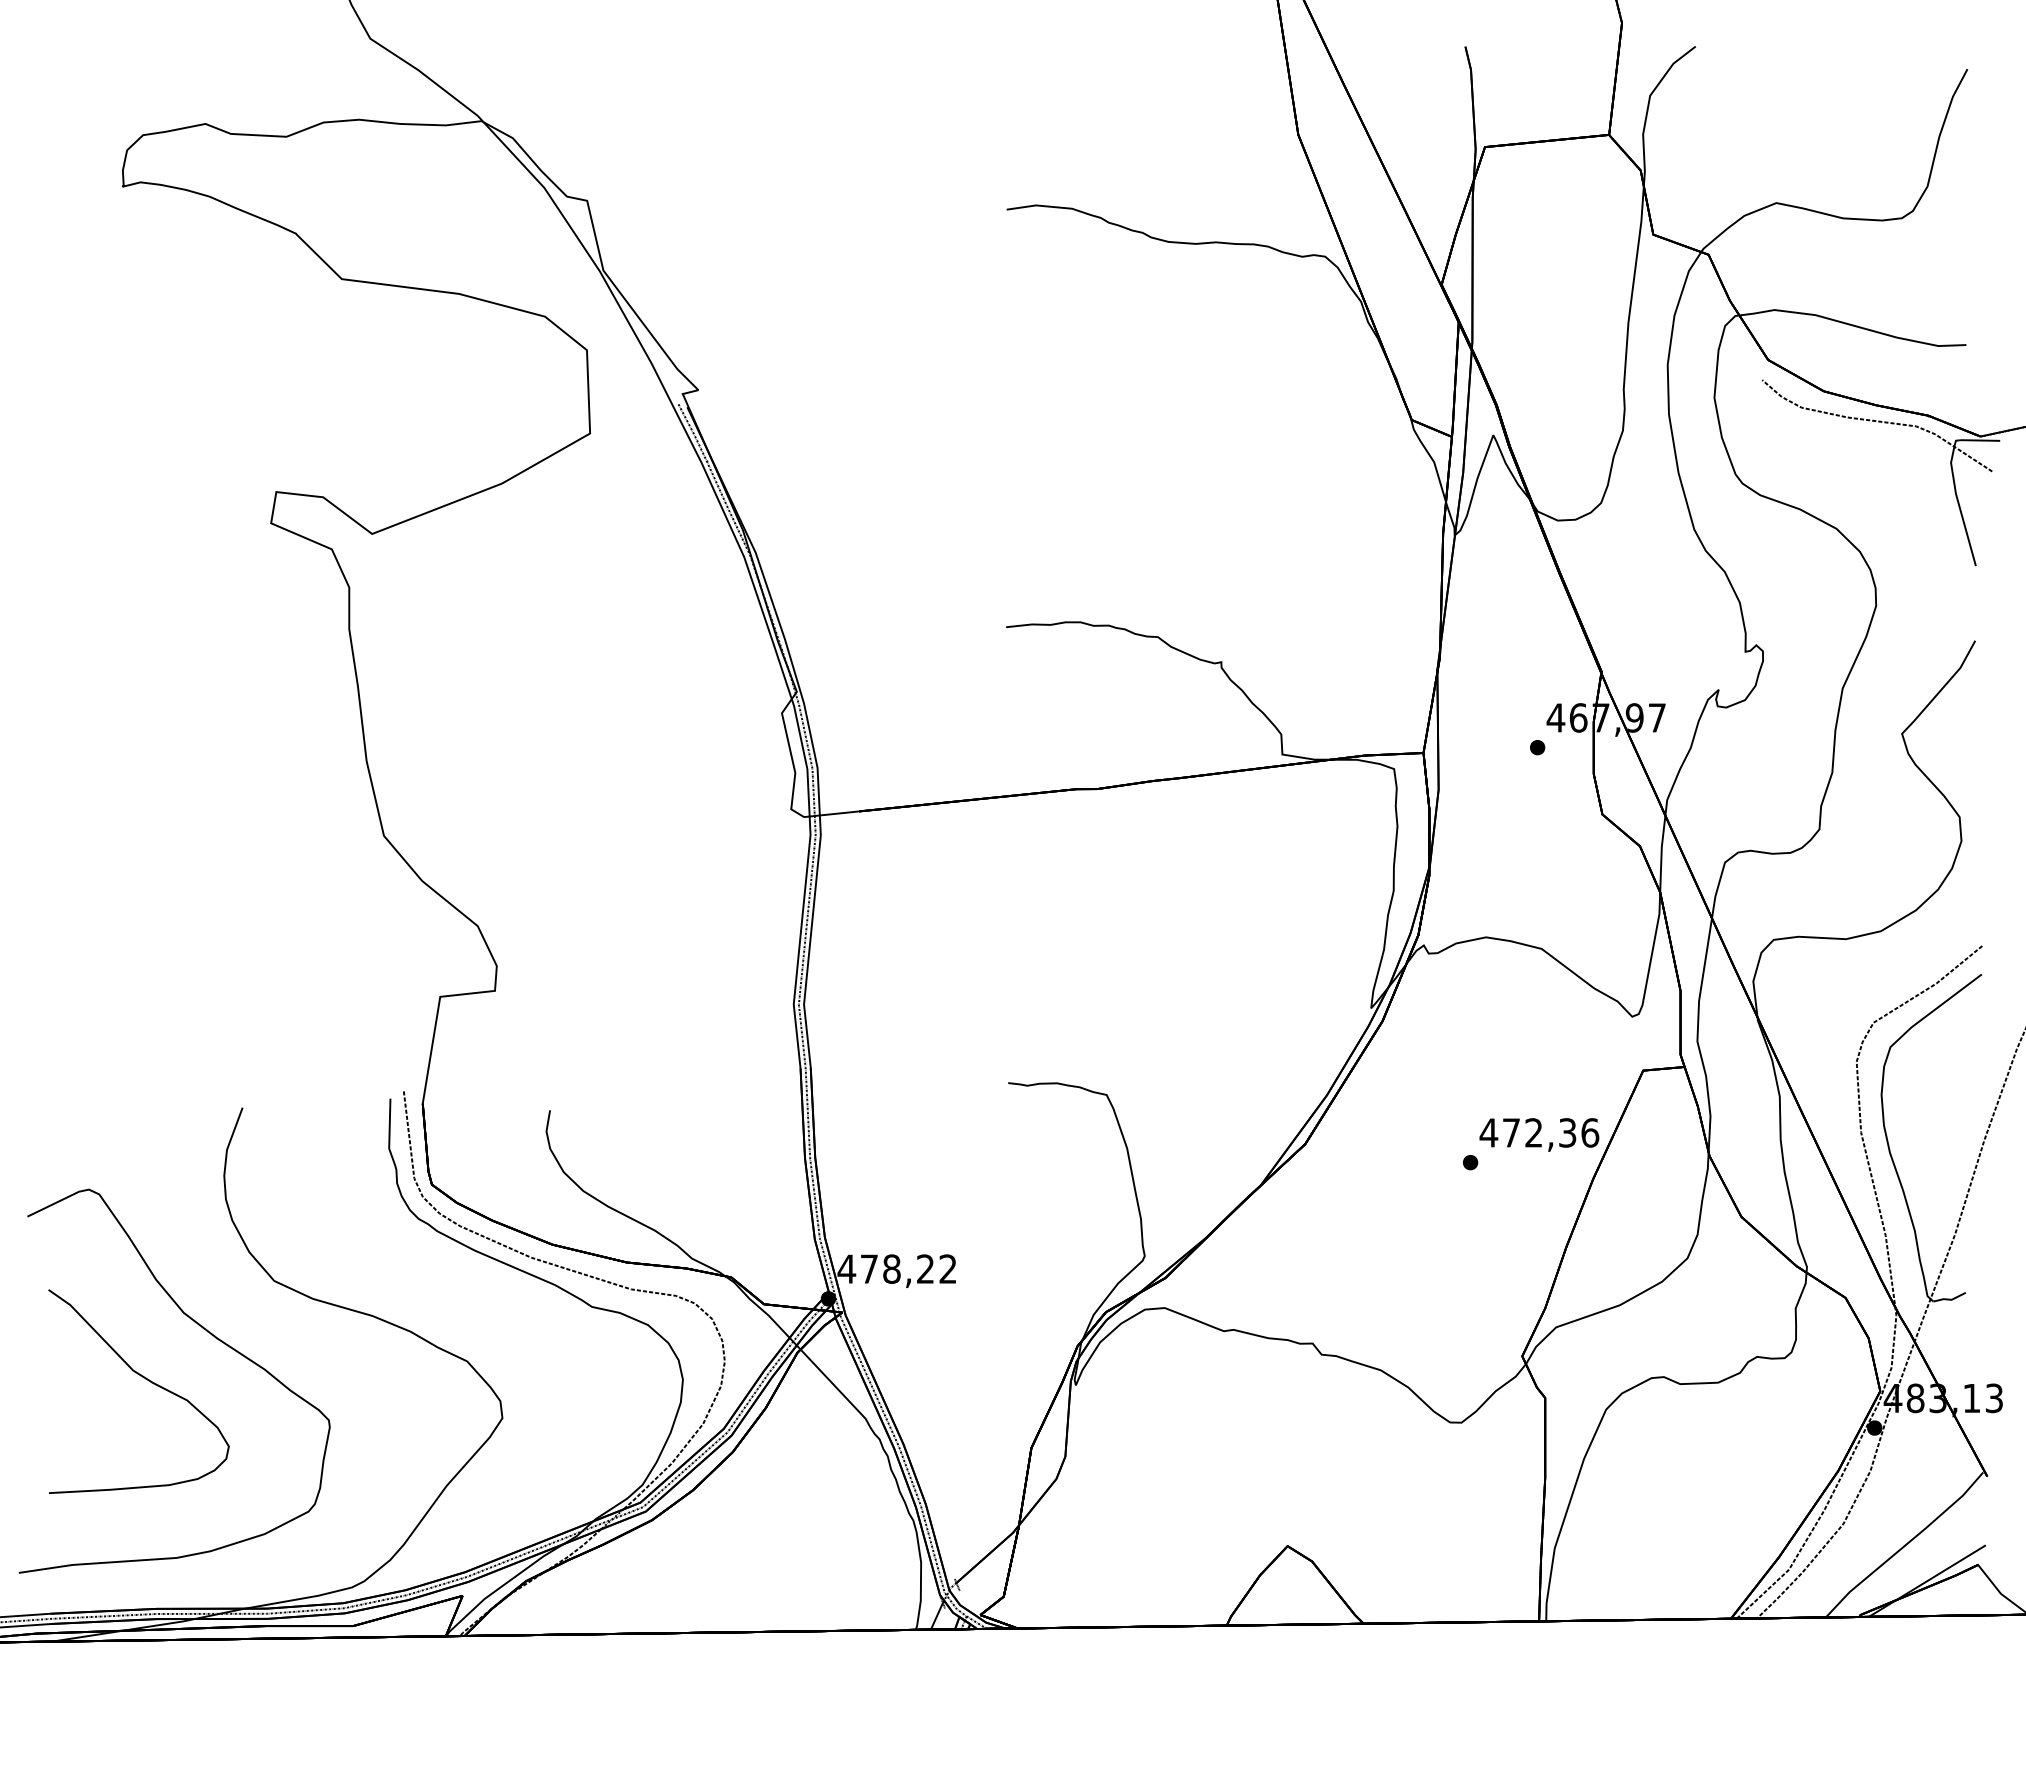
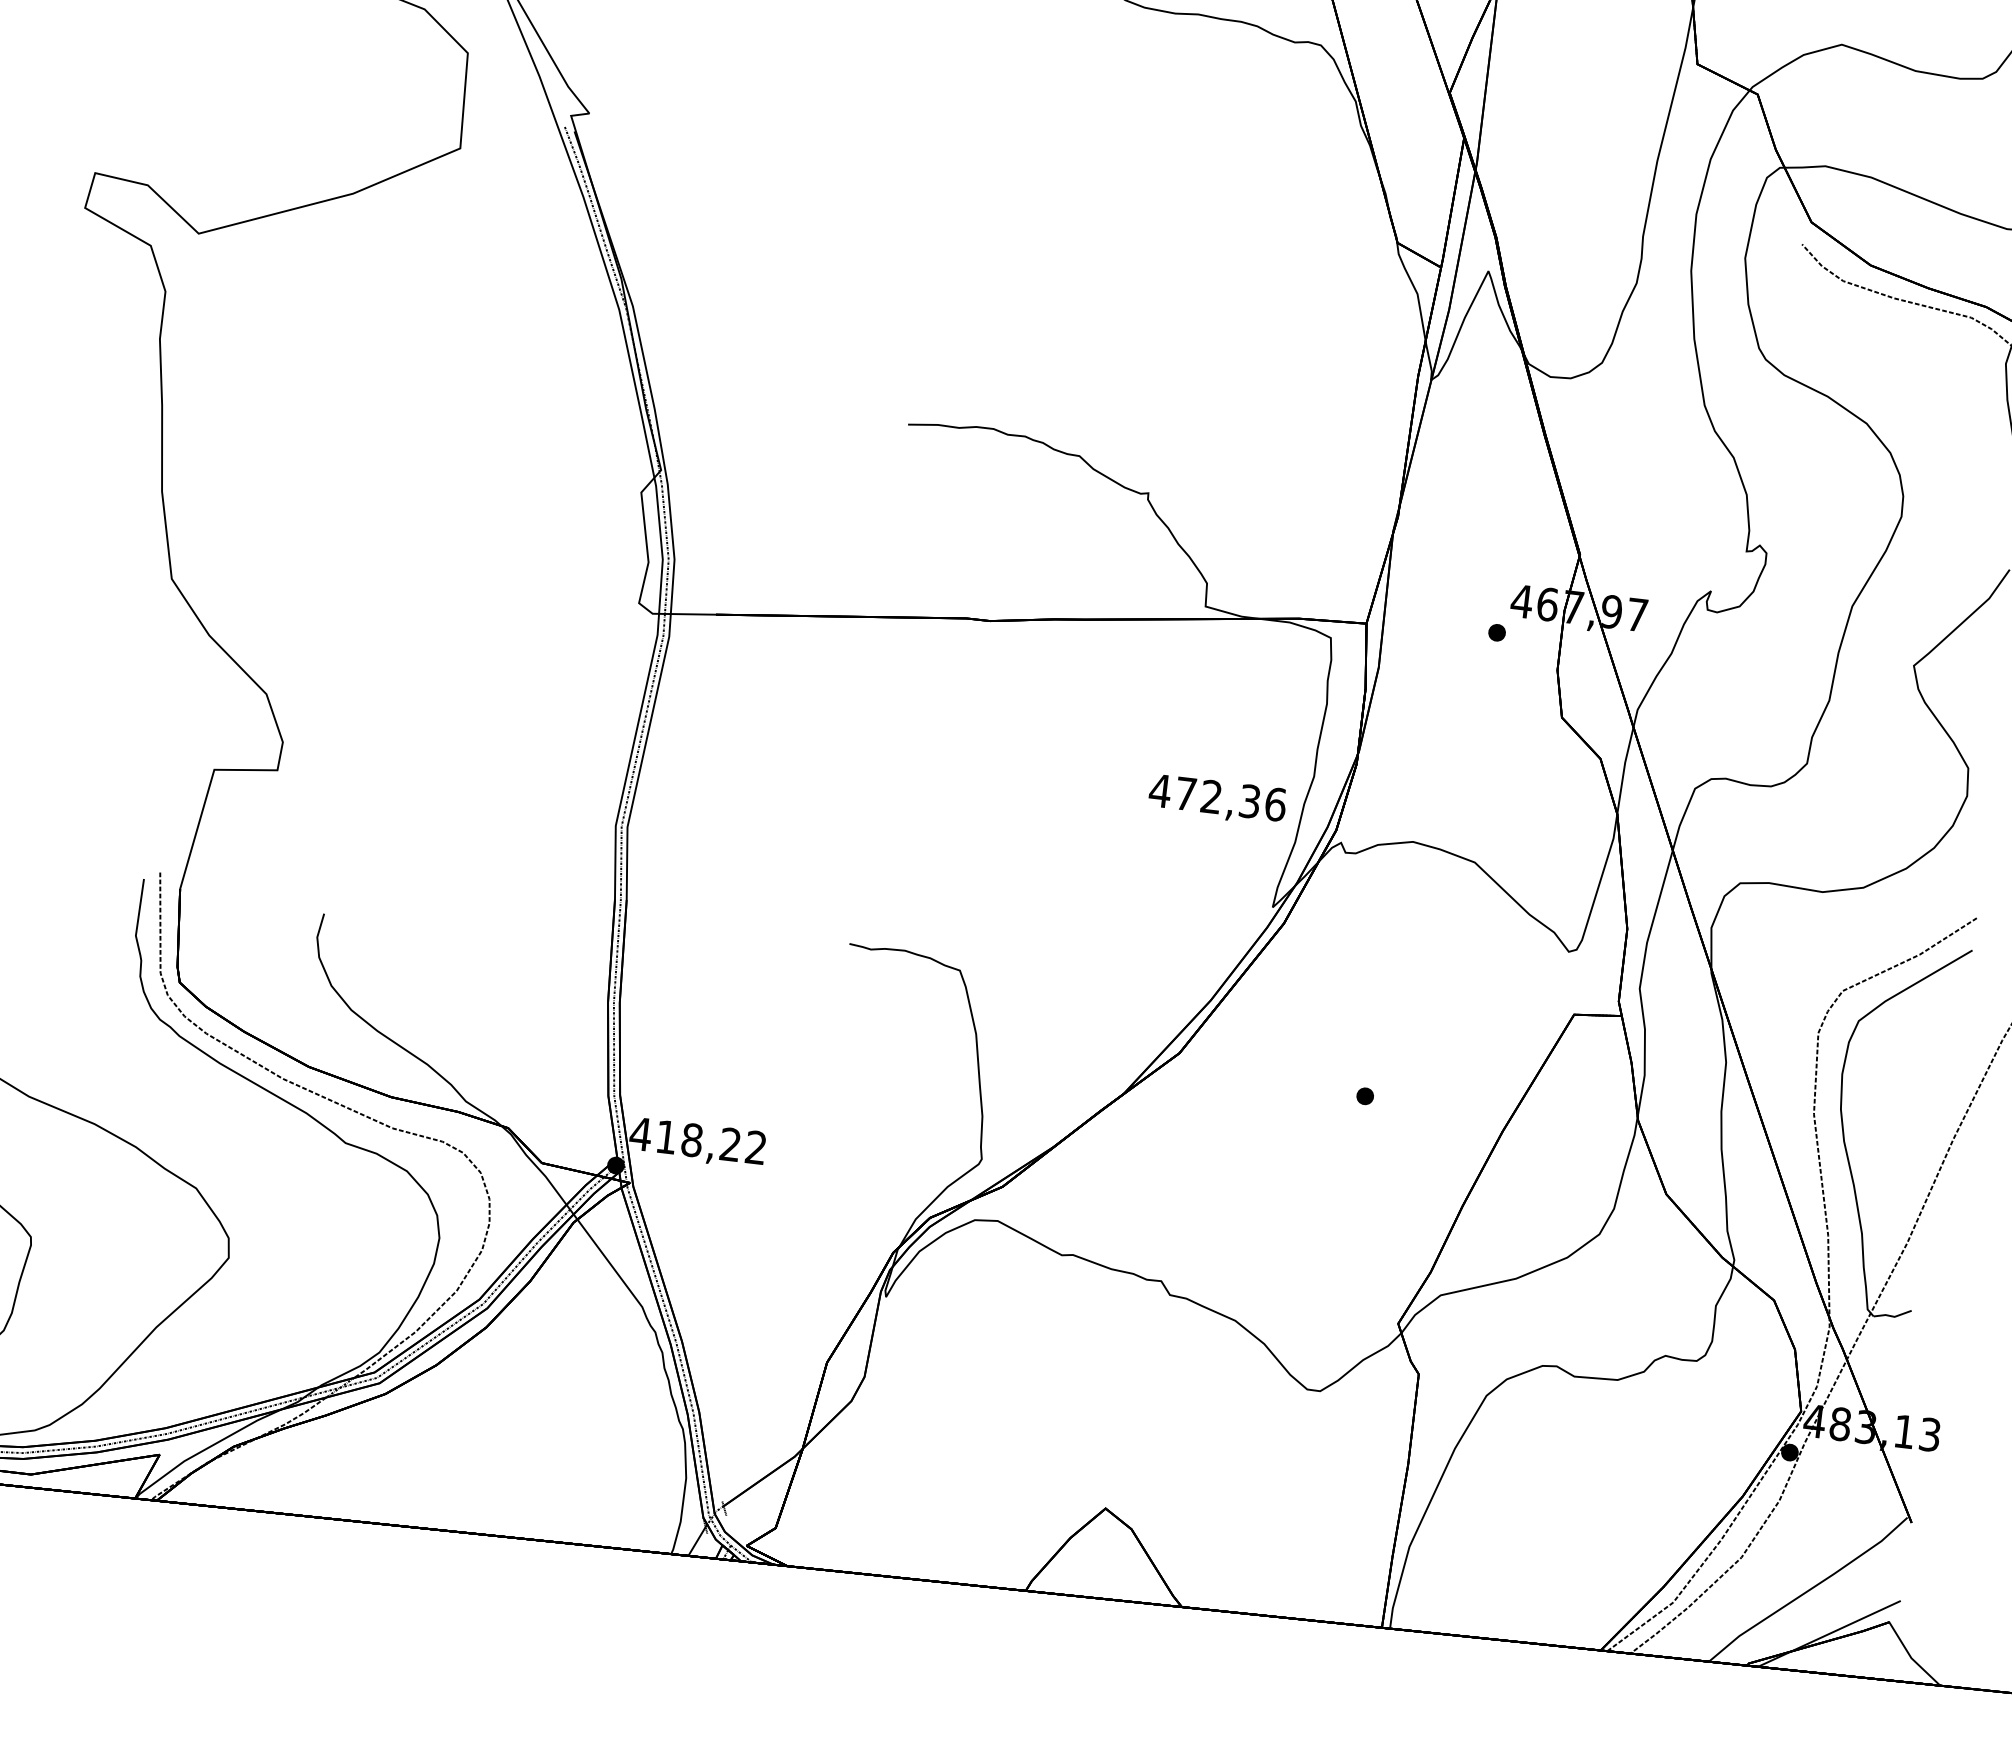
text: (1539, 1134) -> (1217, 799), moved
text: (869, 1268) -> (666, 1136), 478,22 -> 418,22

